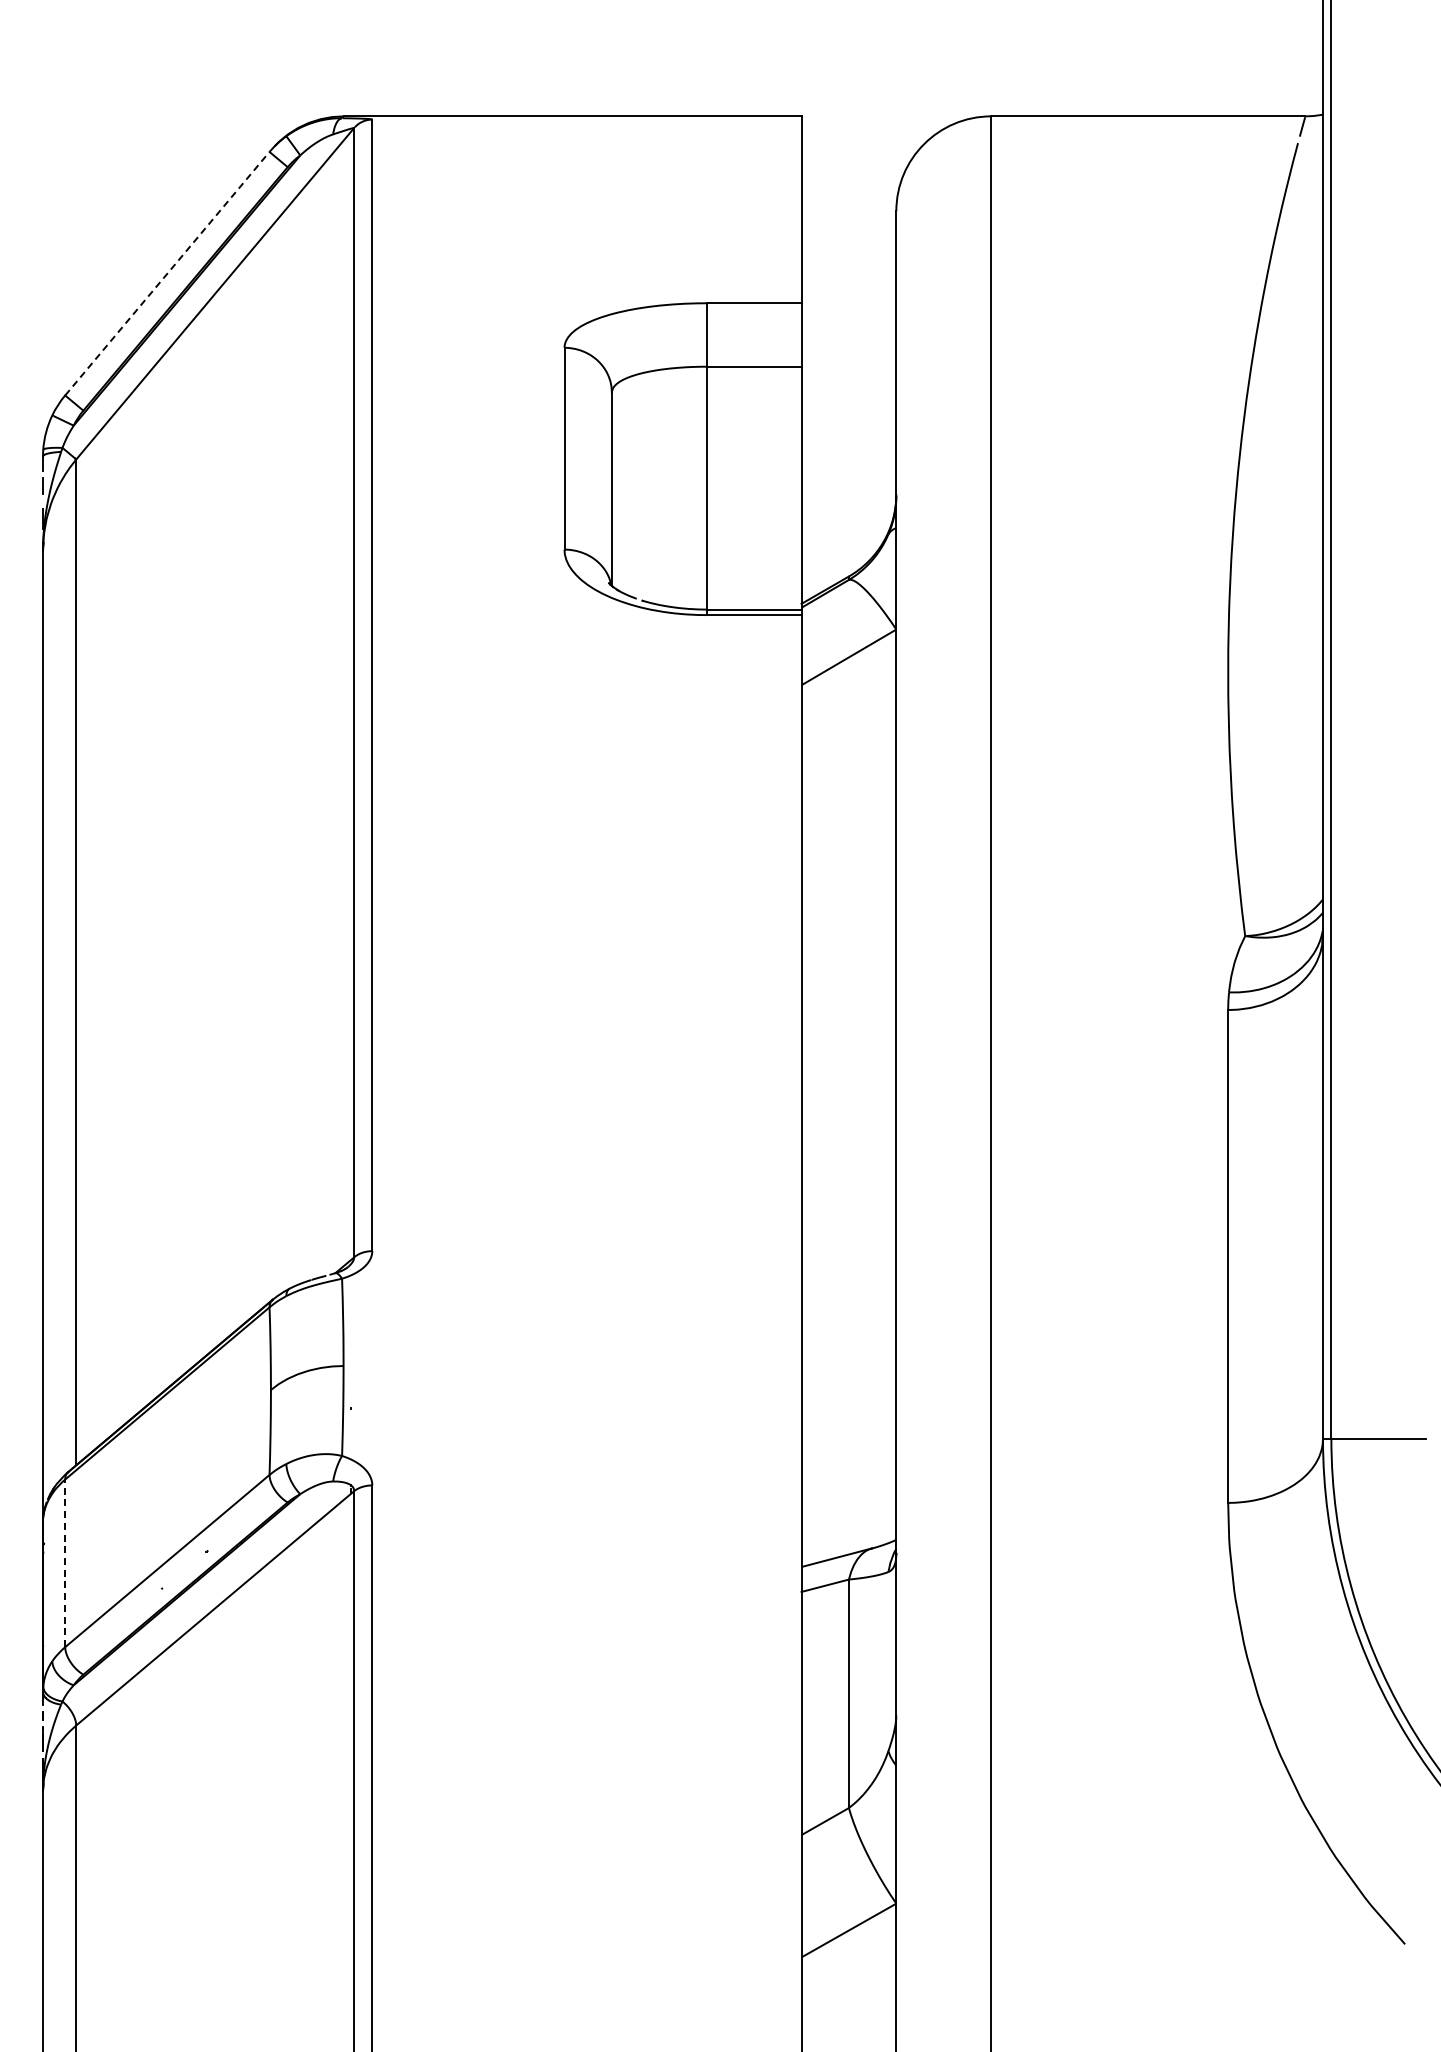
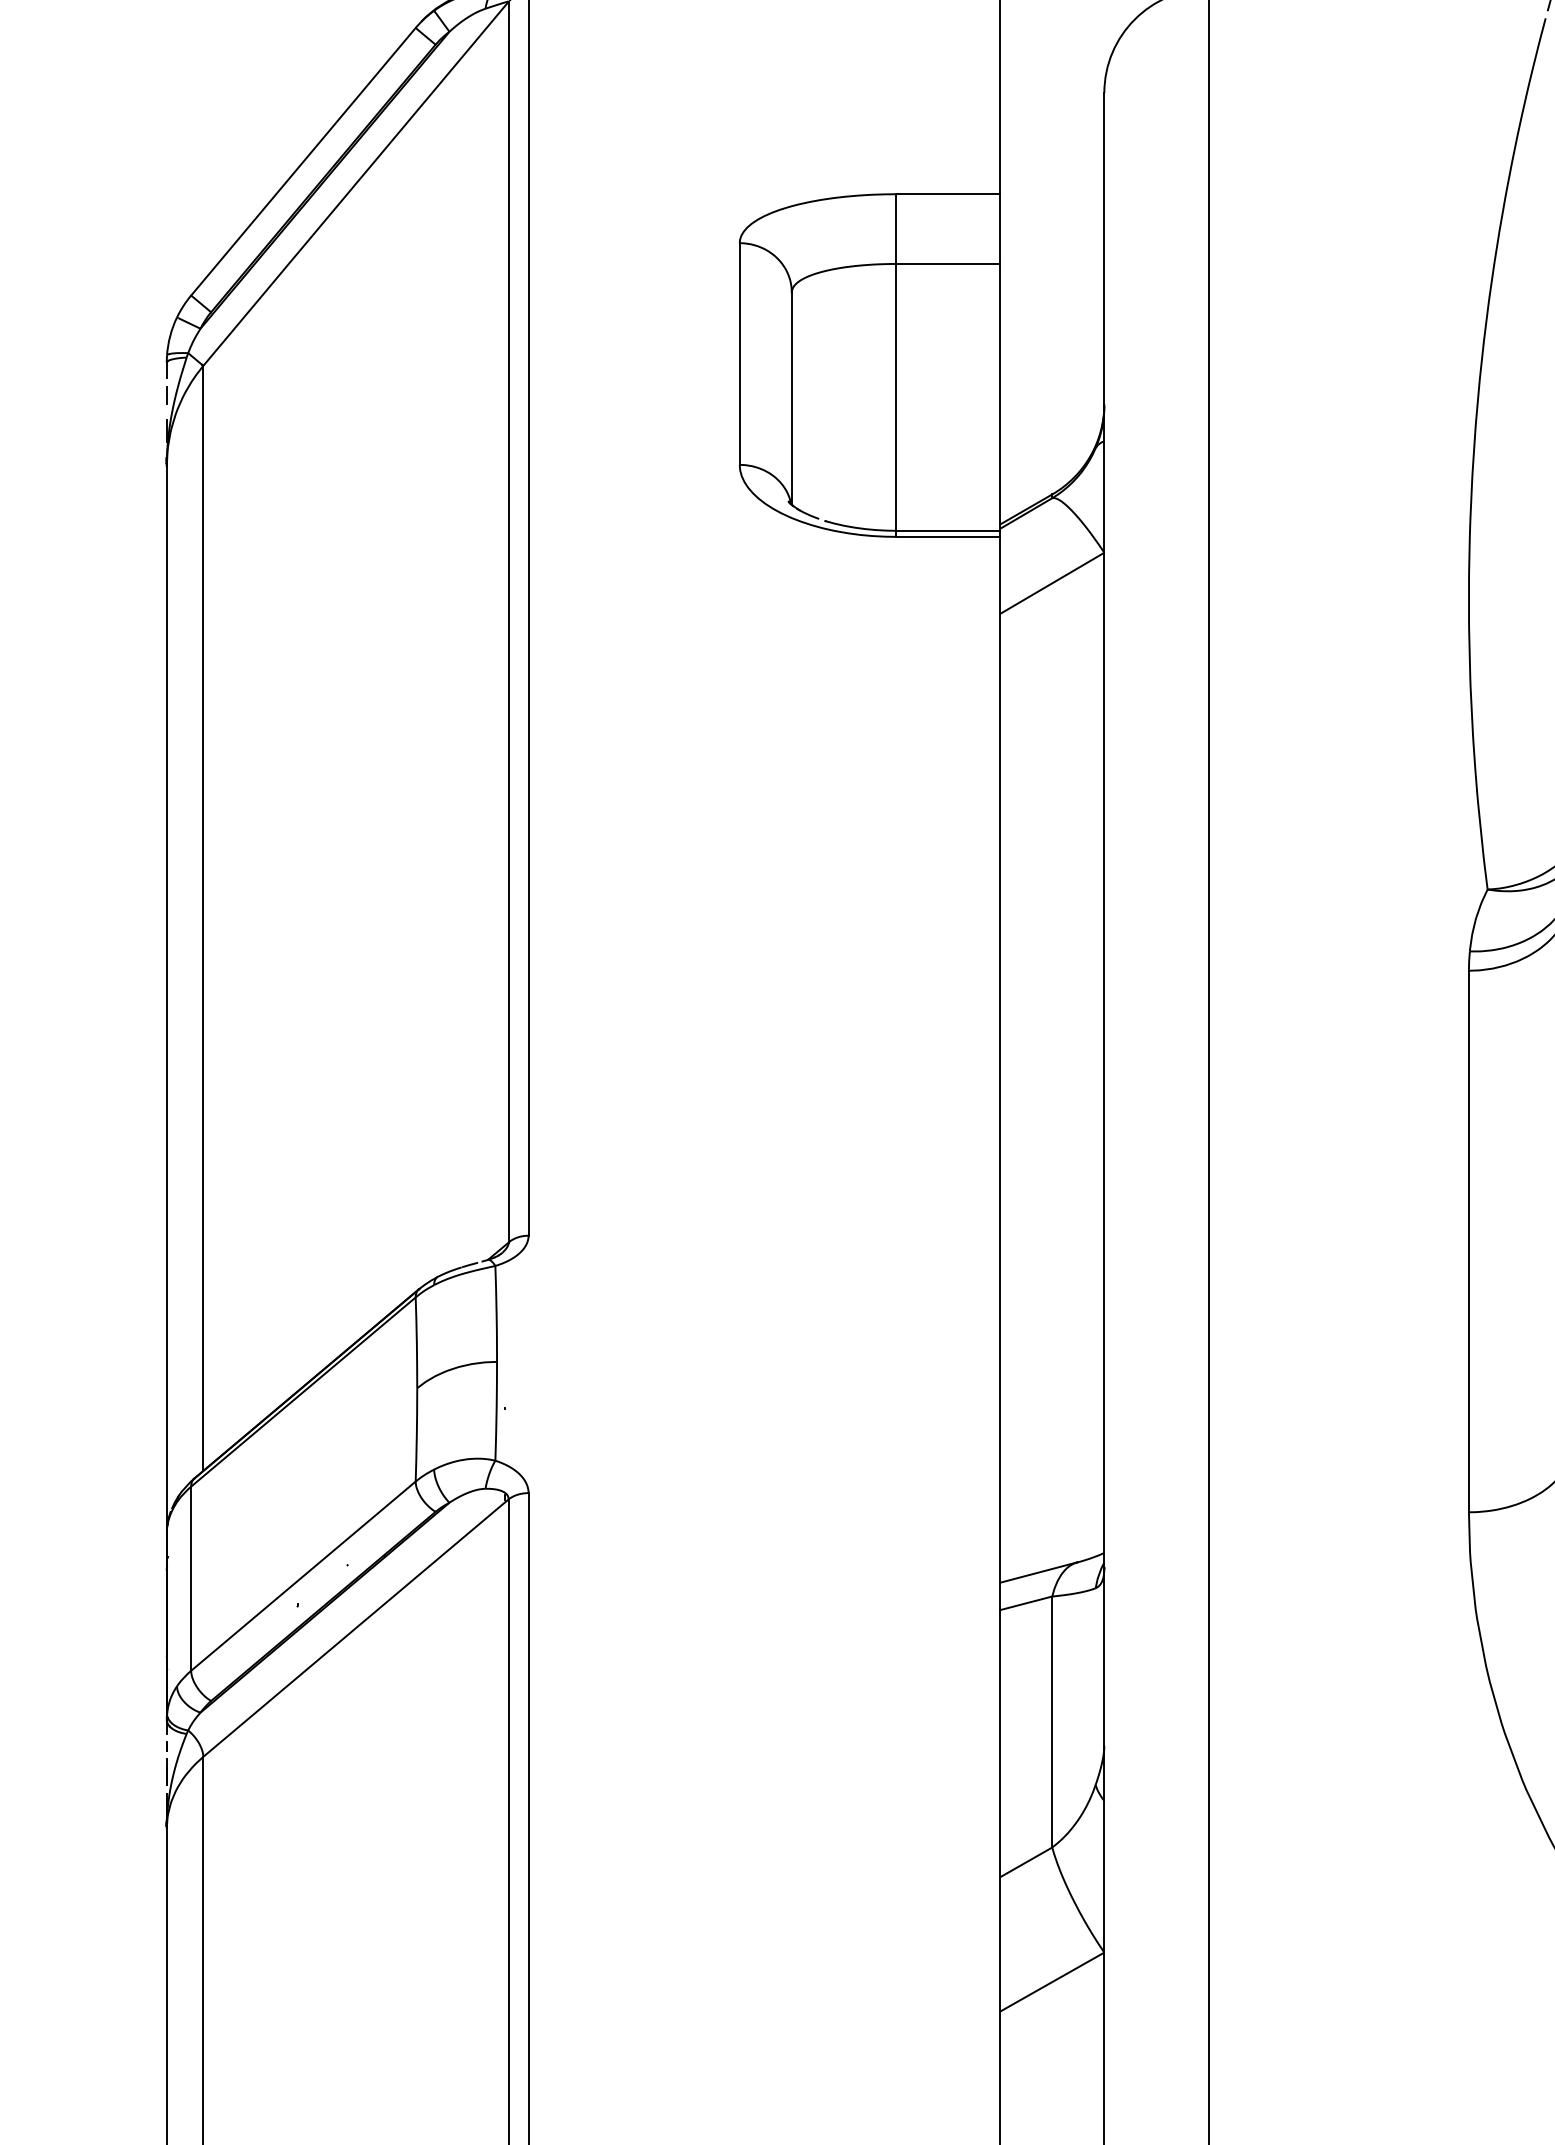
line: (167, 273) -> (303, 161), dashed -> solid
line: (65, 1563) -> (191, 1578), dashed -> solid

